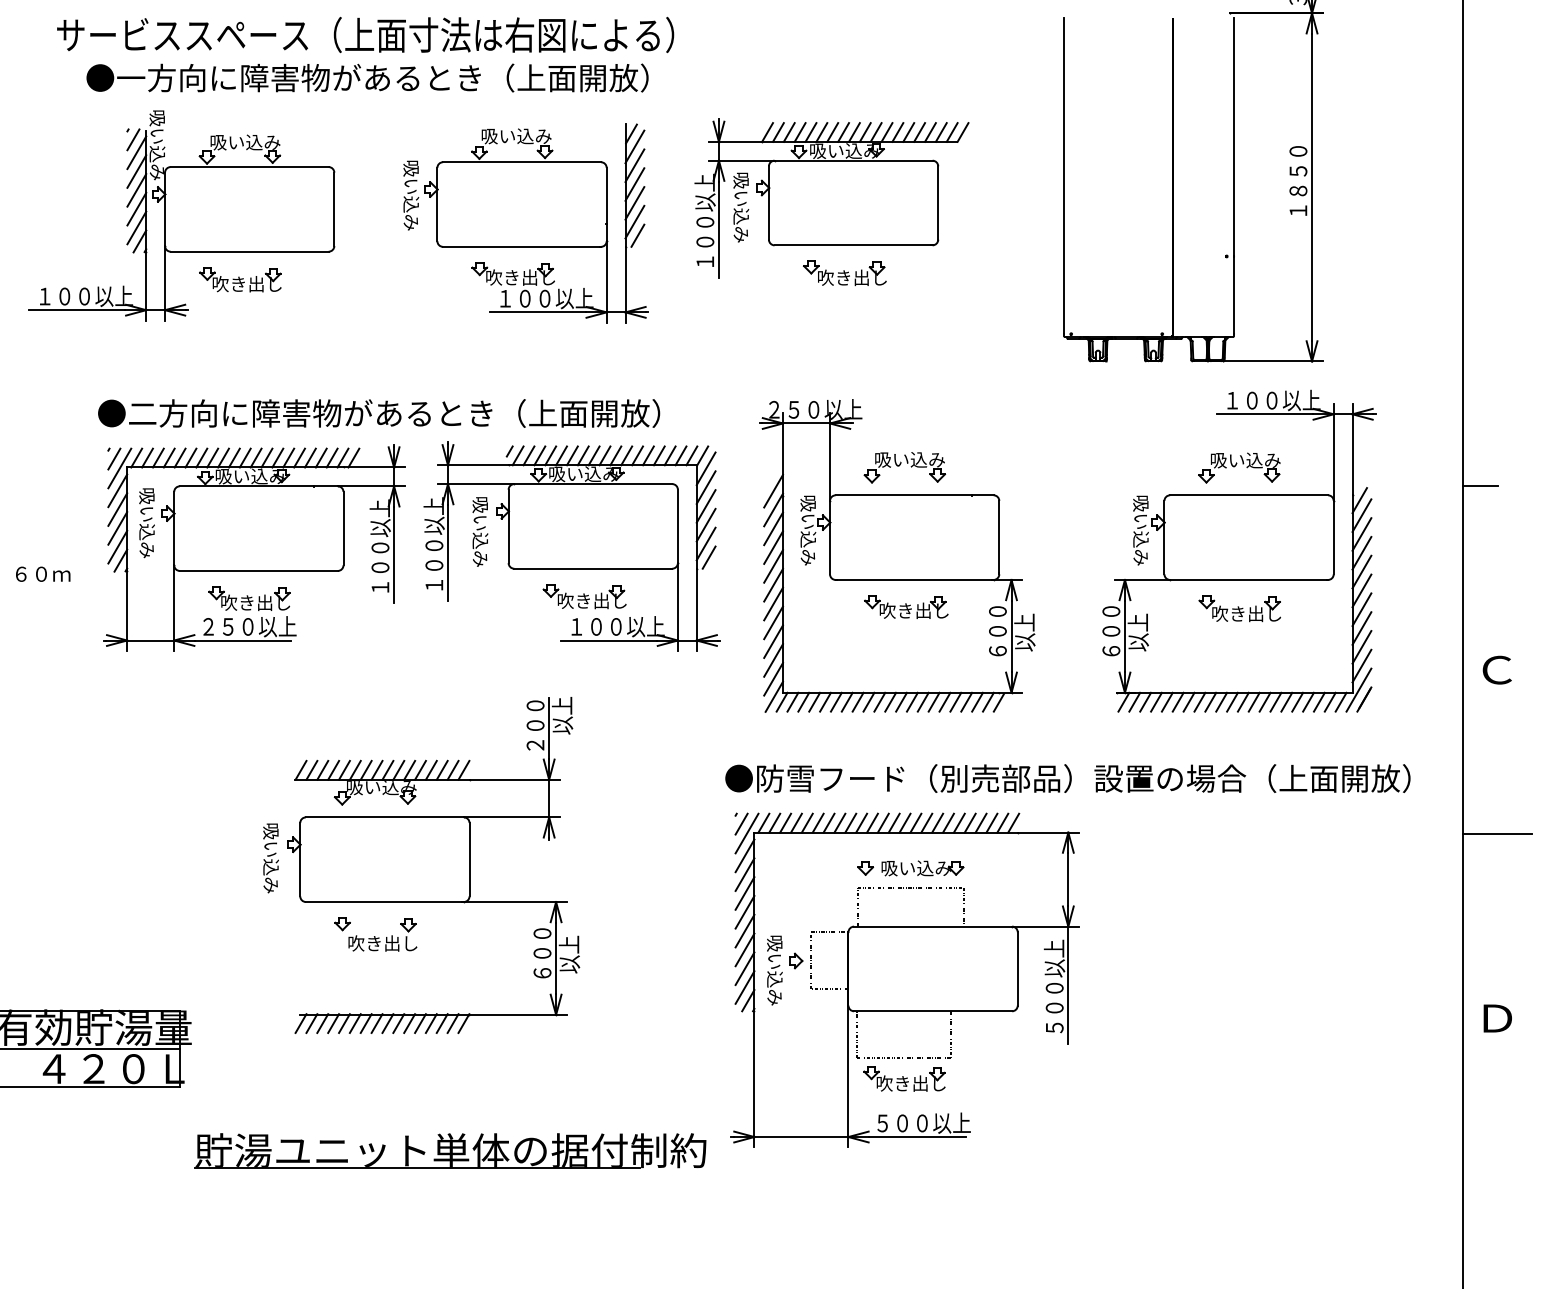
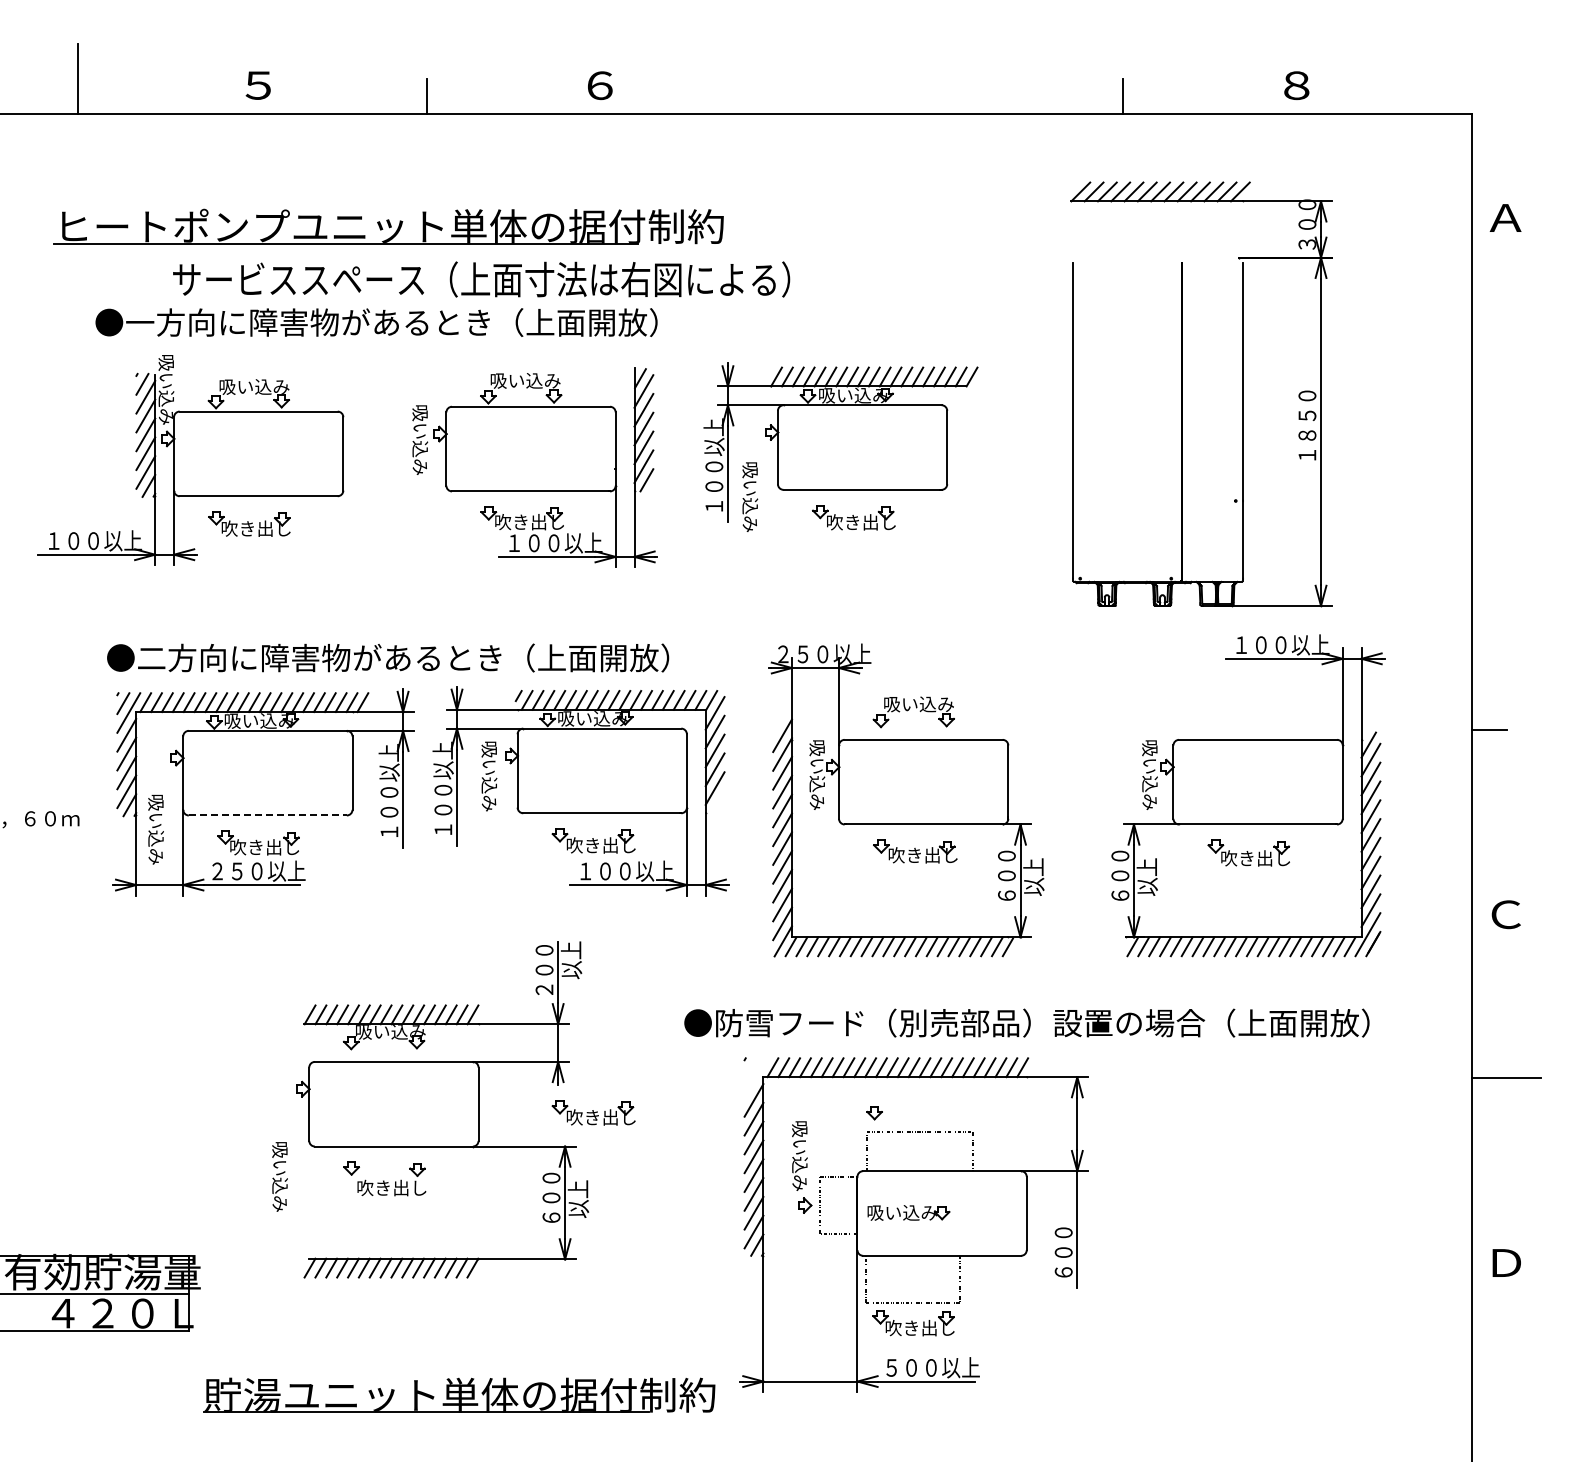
text: (365, 34) -> (481, 279), moved
text: (741, 206) -> (750, 496), moved
part: (1239, 467) -> (1248, 712), removed
text: (146, 522) -> (155, 829), moved
line: (708, 557) -> (717, 802), removed
line: (259, 570) -> (268, 815), solid -> dashed
text: (1067, 777) -> (1026, 1022), moved
line: (741, 823) -> (750, 1068), removed
line: (746, 832) -> (755, 1077), removed
text: (270, 857) -> (279, 1176), moved
part: (584, 867) -> (593, 1112), added
part: (922, 867) -> (908, 1212), moved
text: (774, 969) -> (799, 1155), moved
text: (1054, 985) -> (1063, 1230), ５００以上 -> ６００

